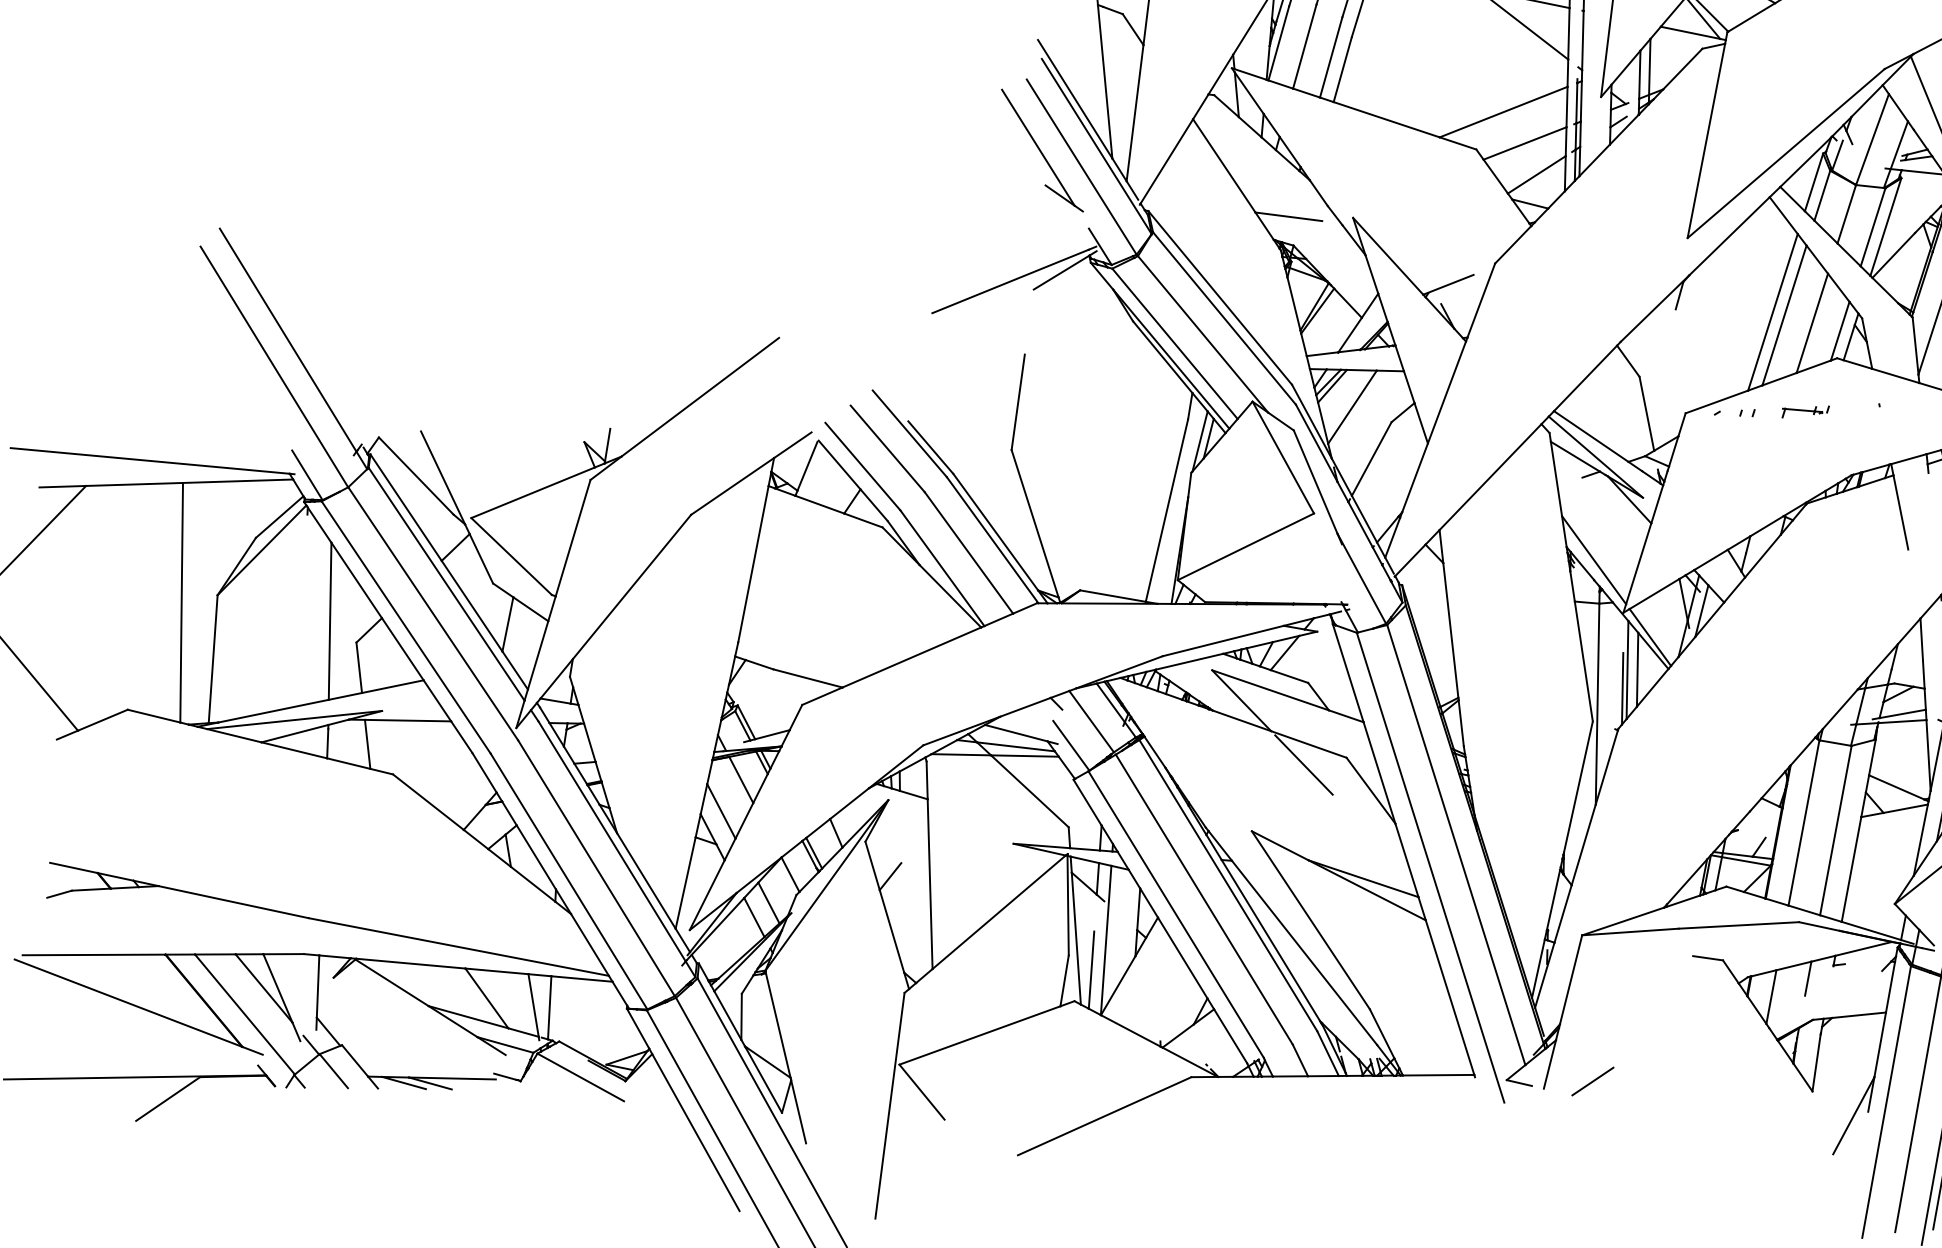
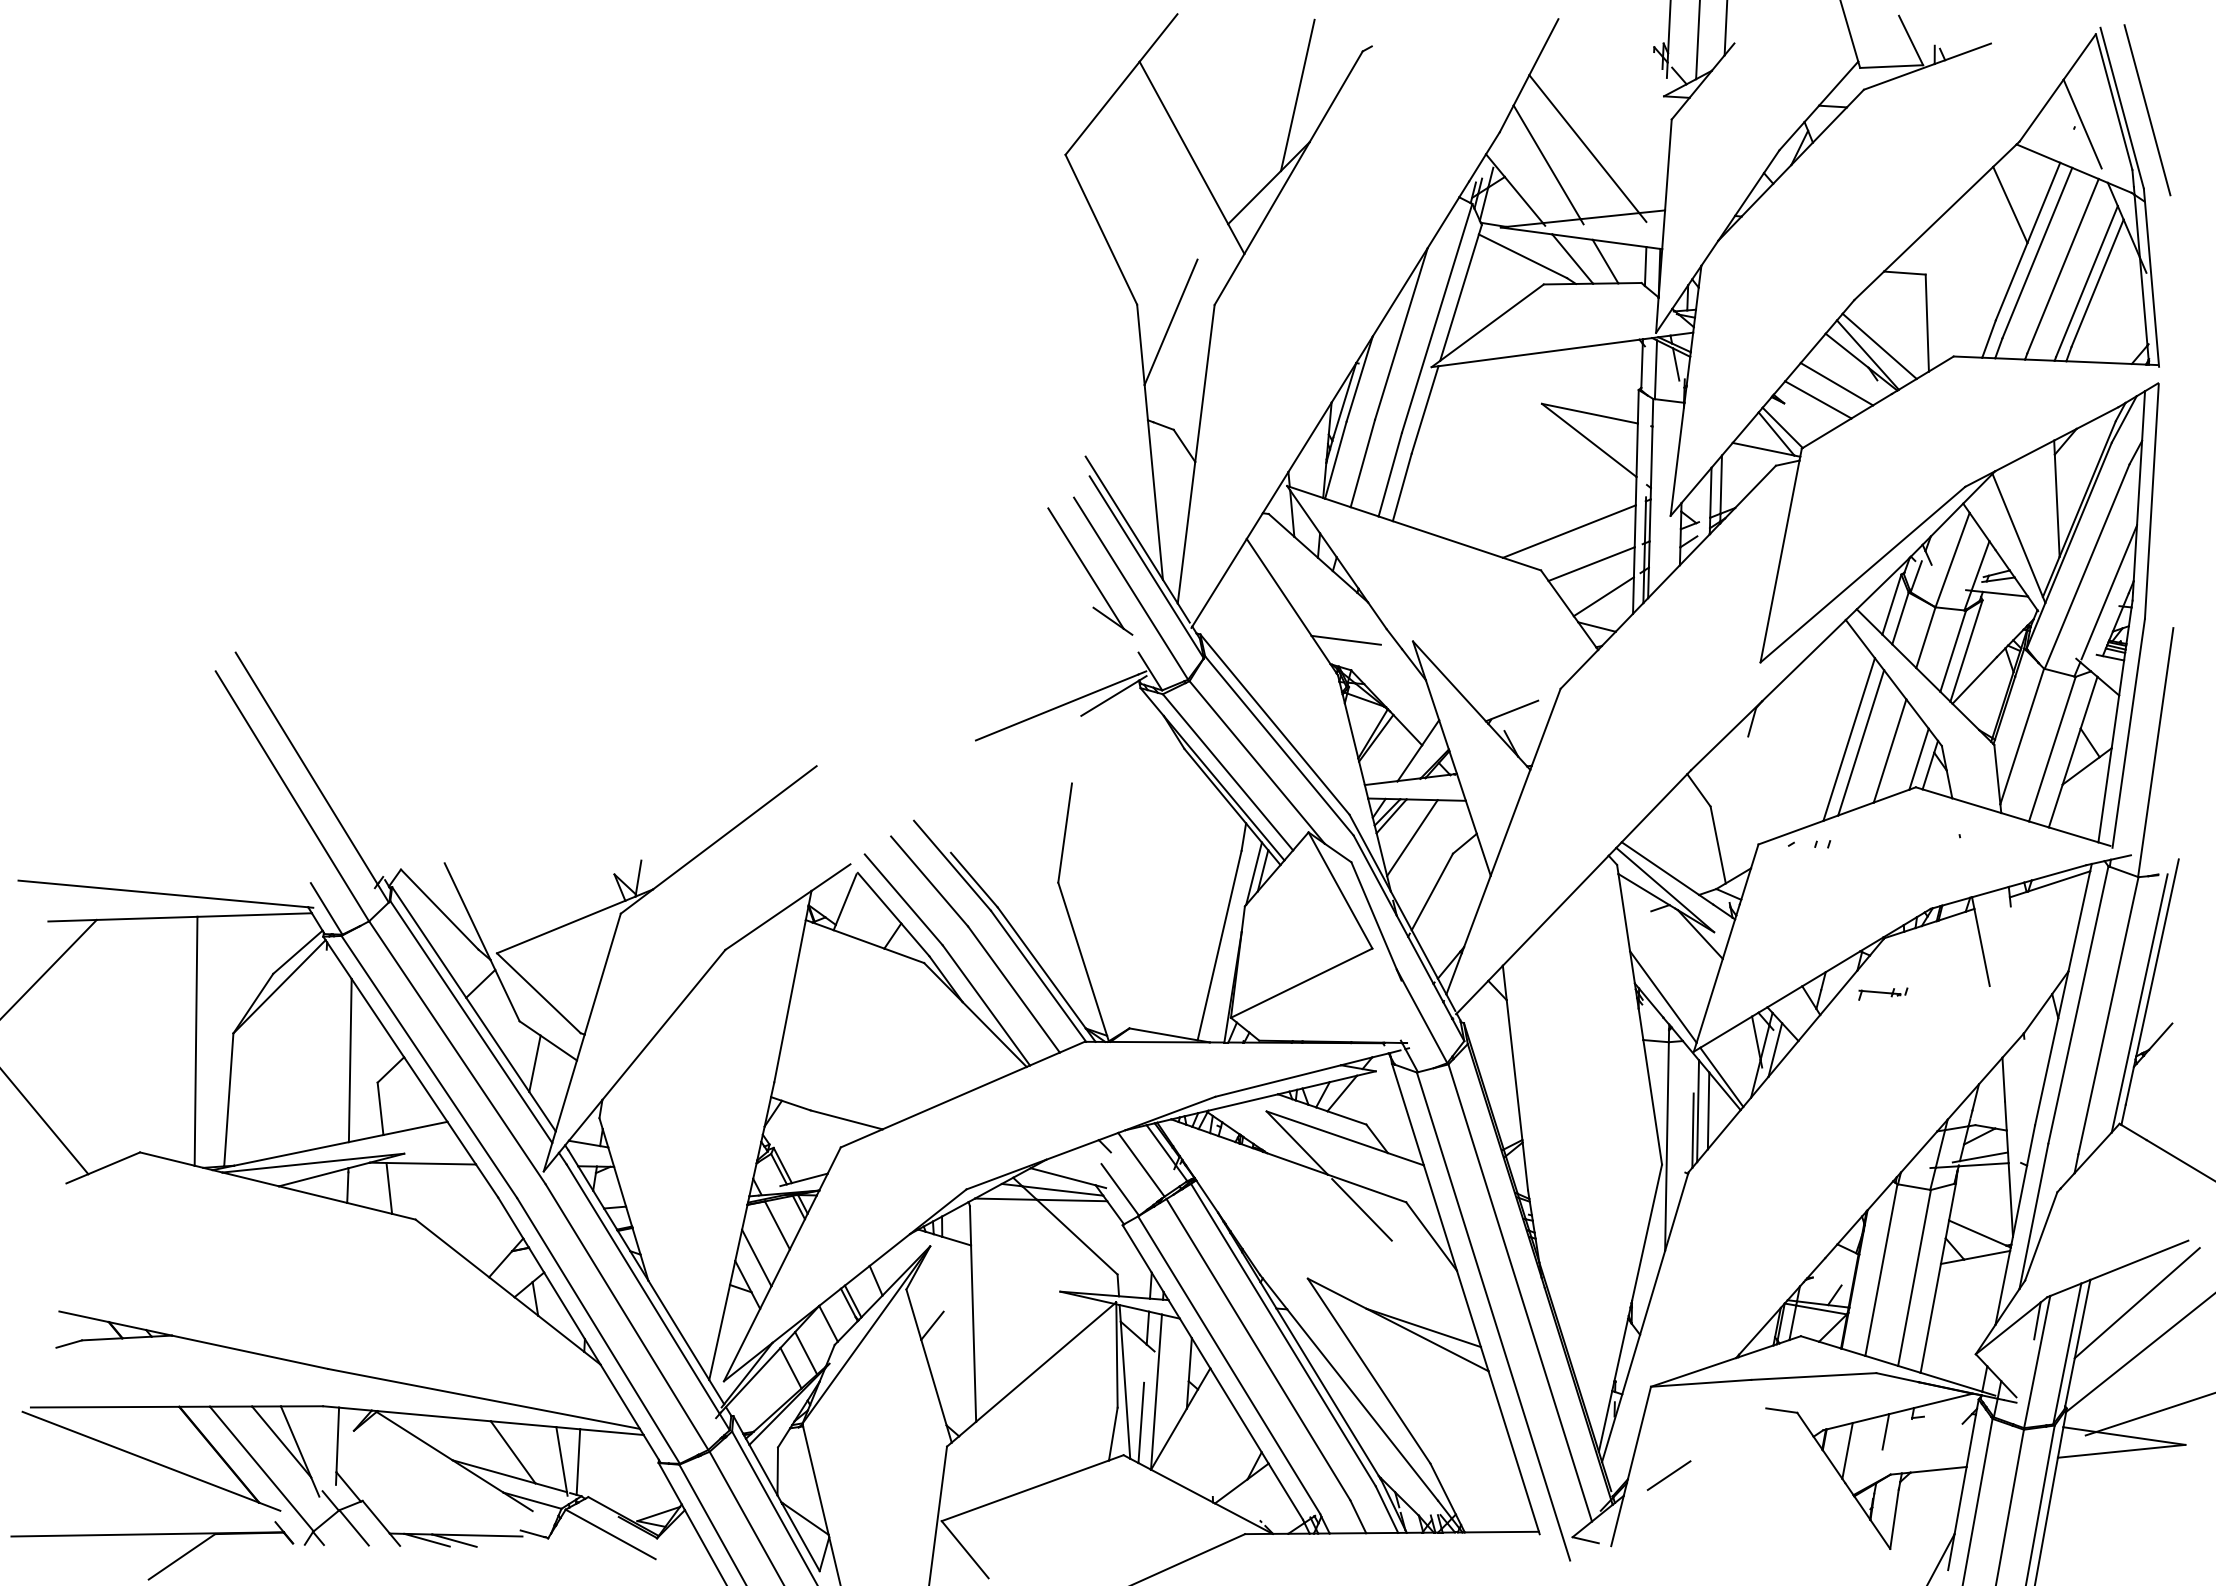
part: (1805, 411) -> (1883, 993), moved
line: (1592, 1081) -> (1668, 1475), moved

